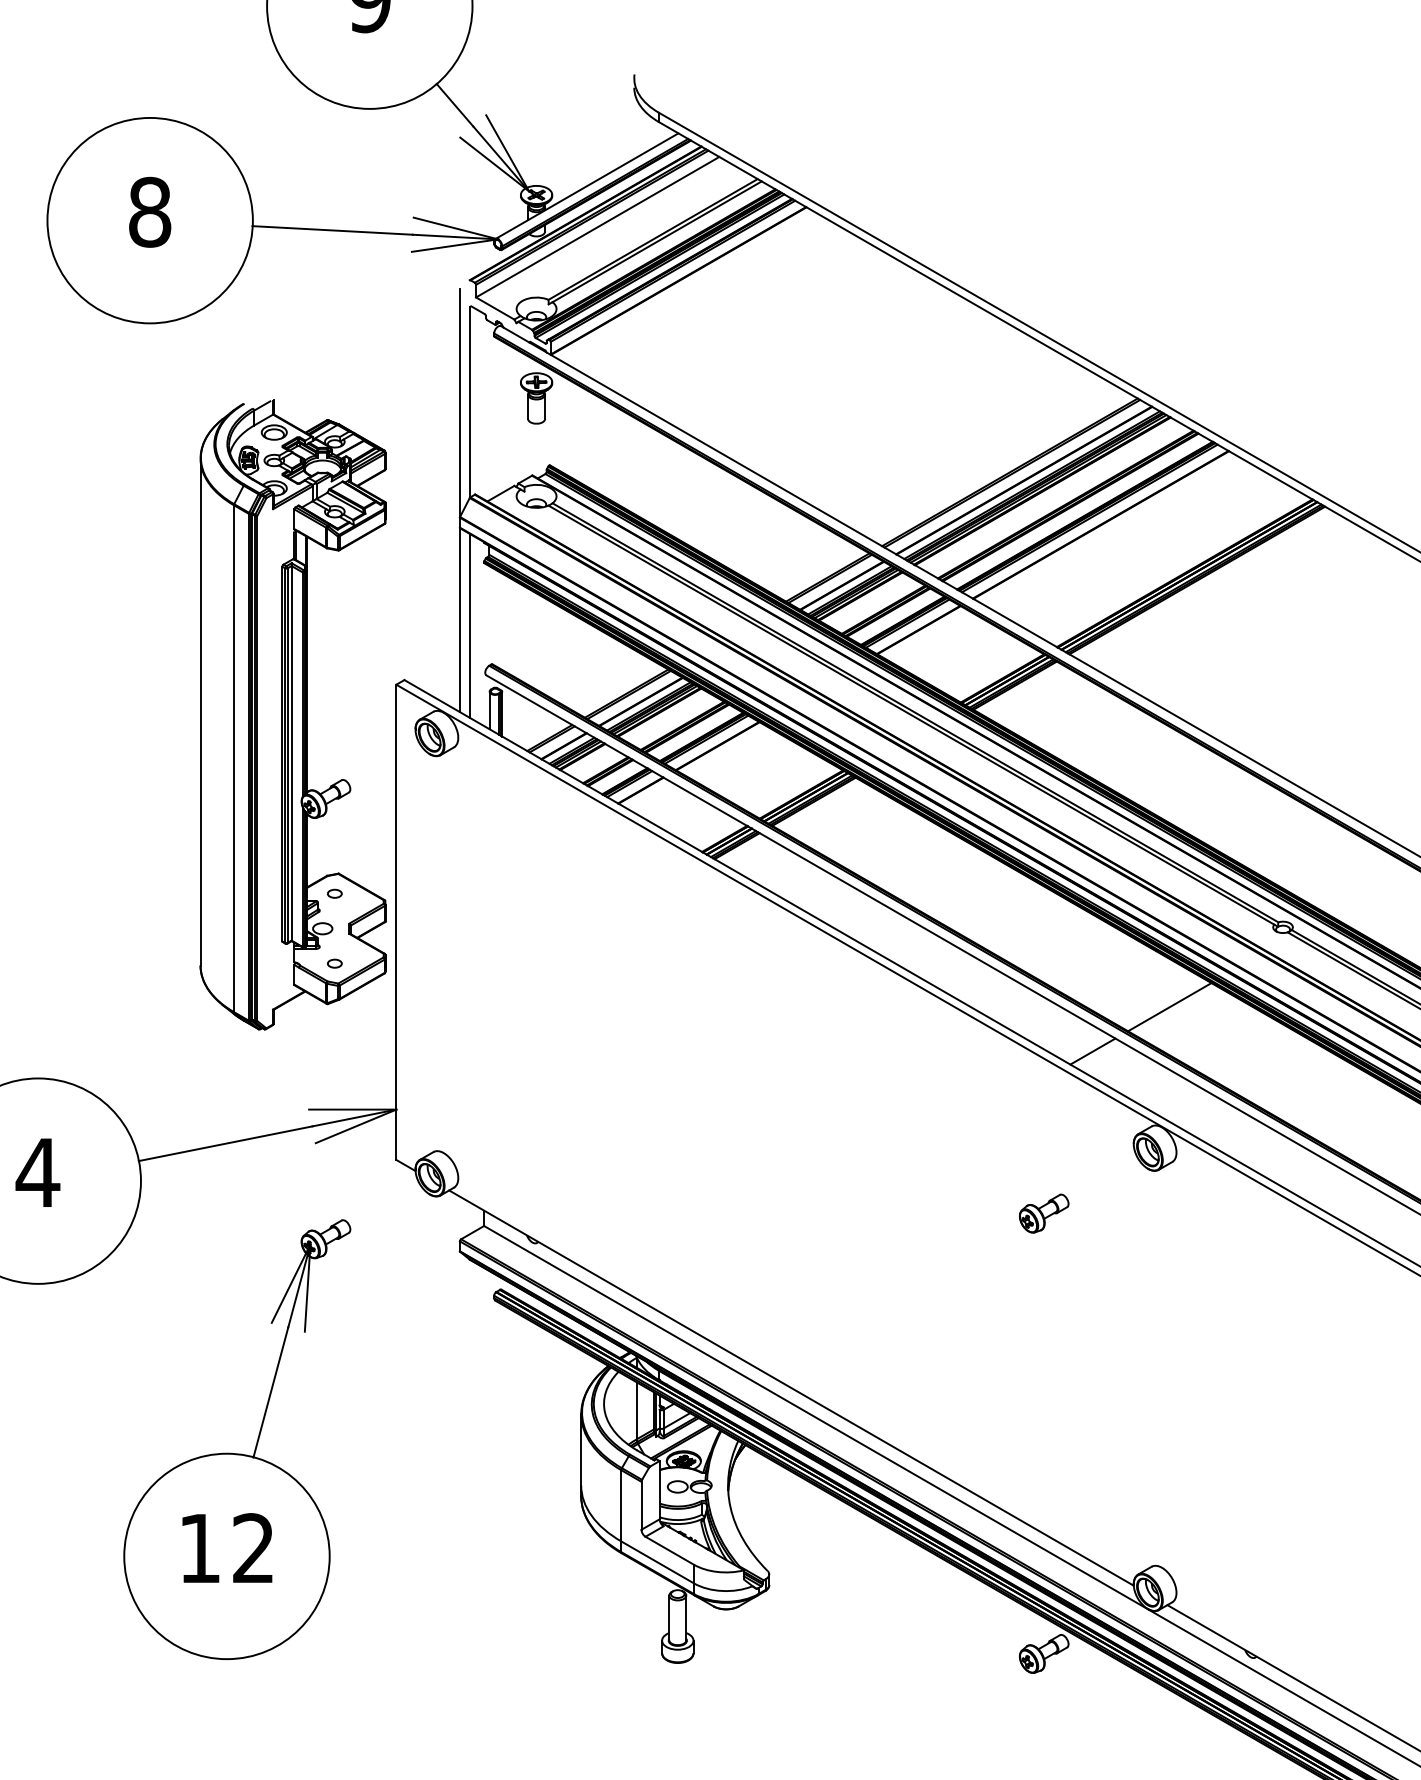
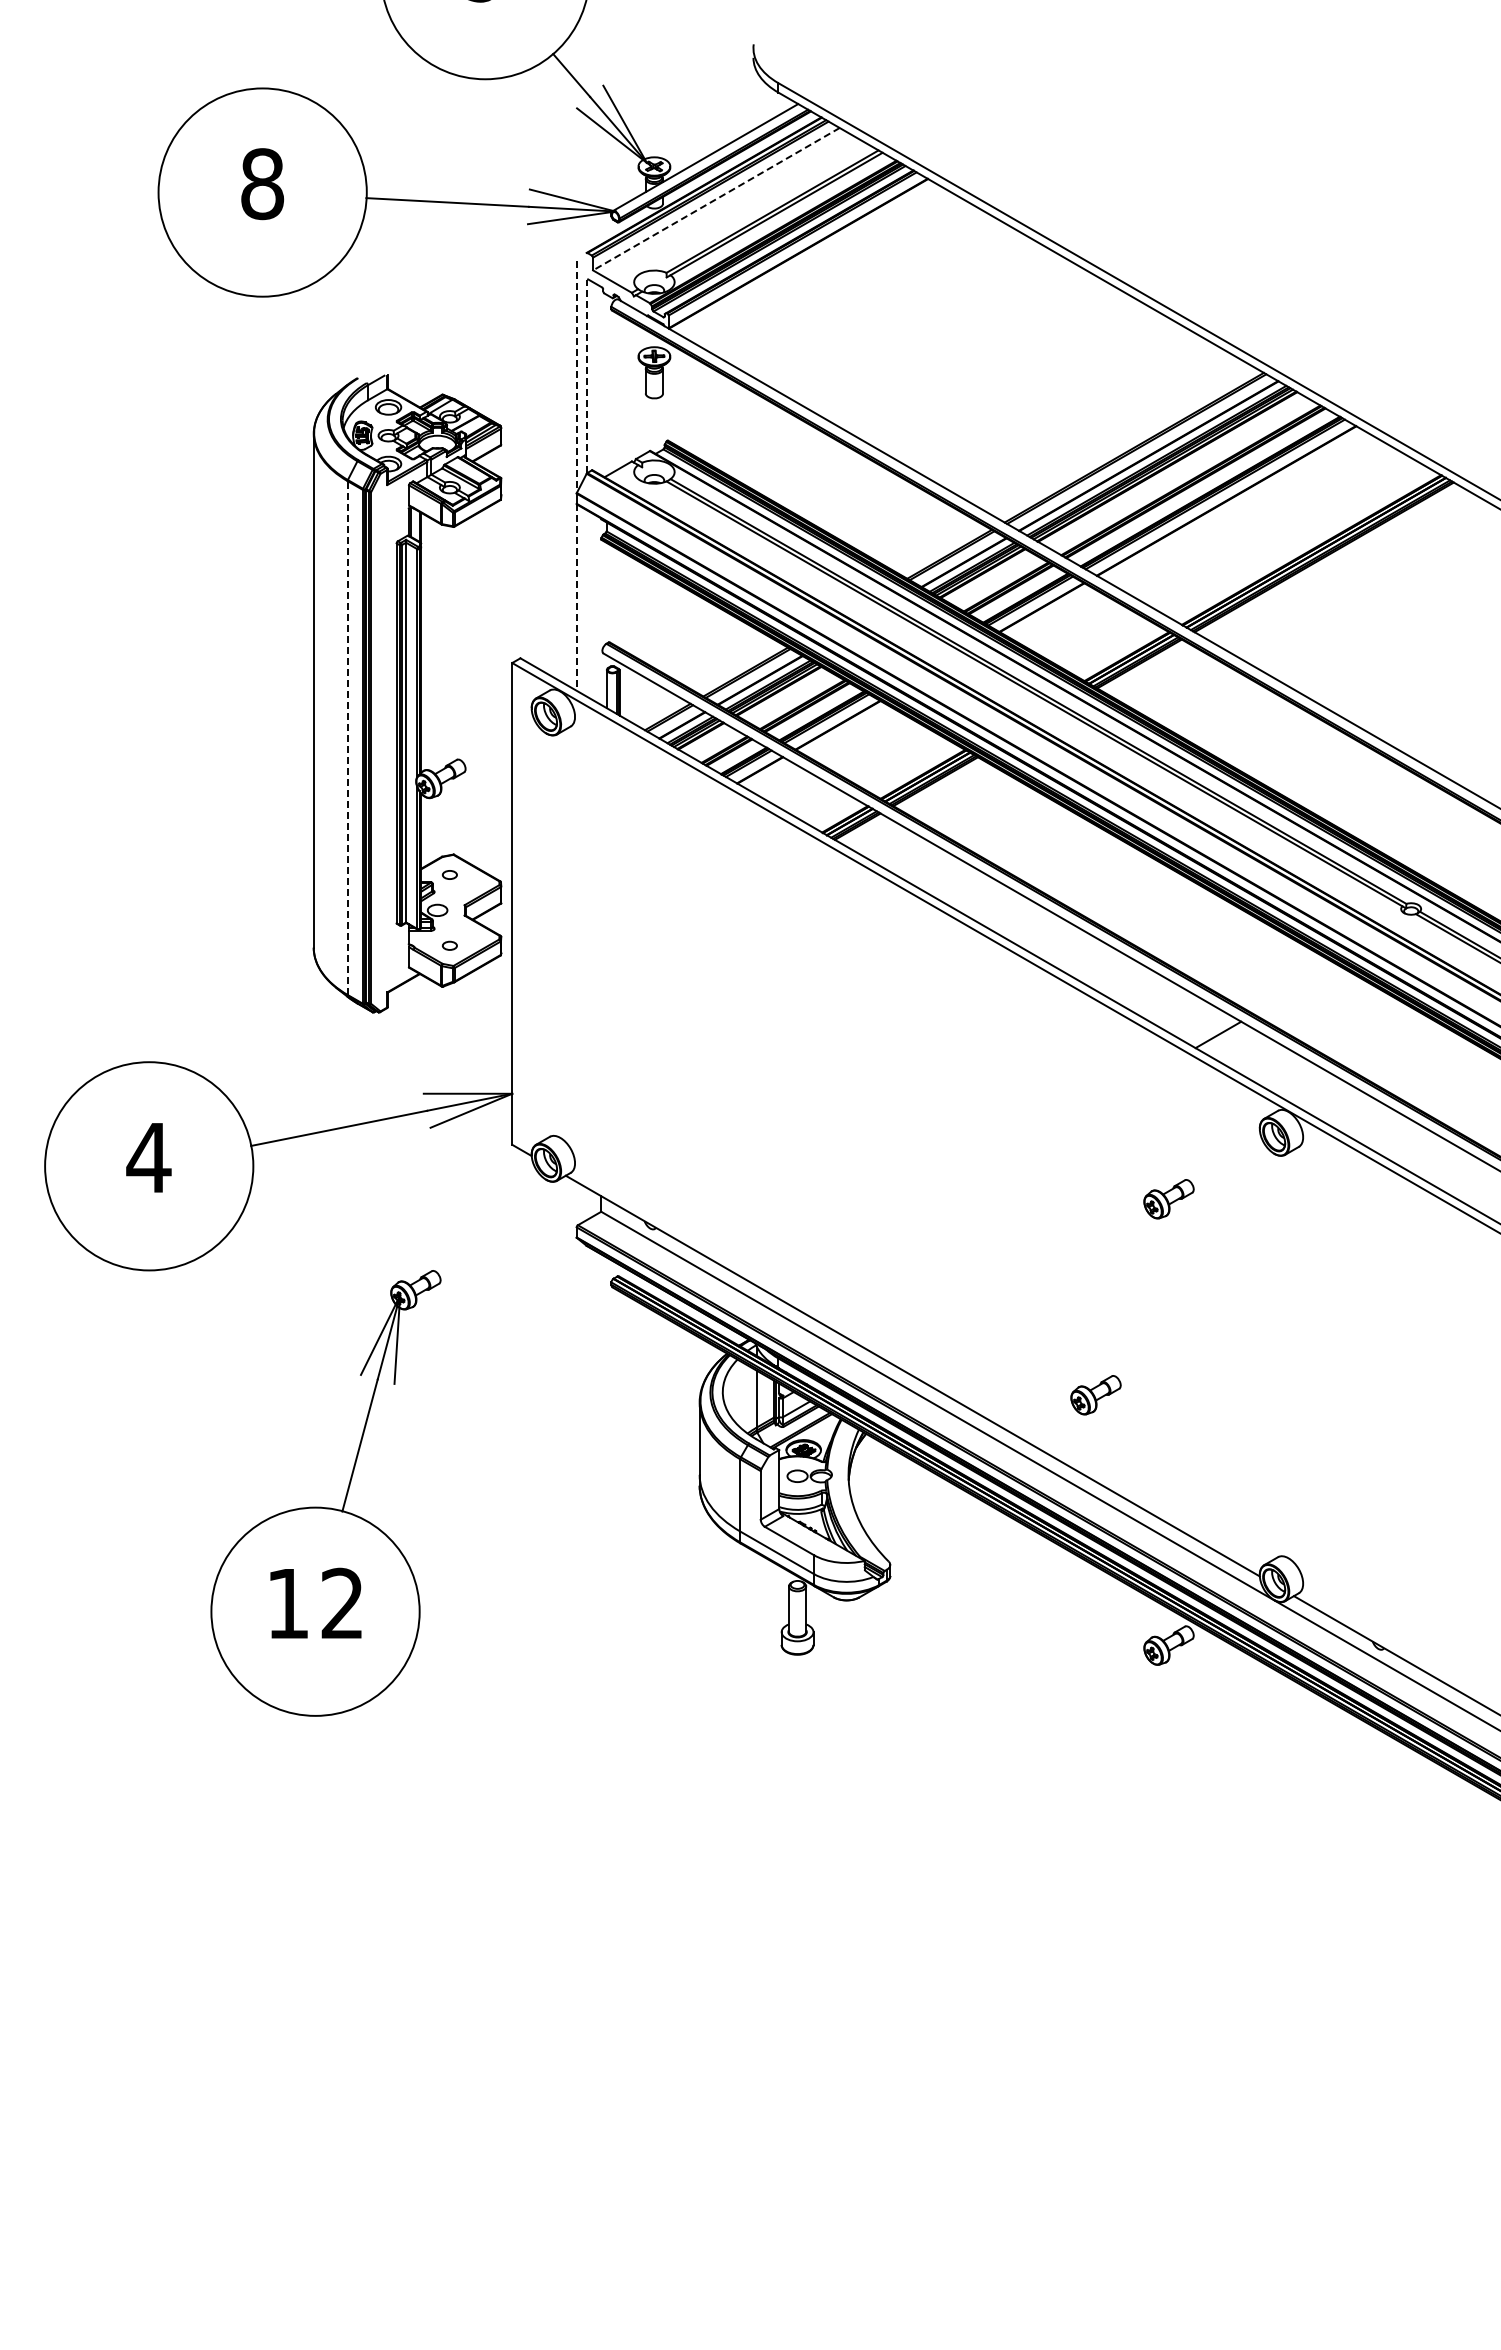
line: (596, 227) -> (715, 199), solid -> dashed
line: (469, 402) -> (586, 376), solid -> dashed
line: (459, 404) -> (576, 378), solid -> dashed
line: (459, 620) -> (576, 597), solid -> dashed
line: (469, 626) -> (586, 603), removed
line: (233, 759) -> (347, 738), solid -> dashed
line: (1169, 1006) -> (1296, 989), removed
part: (971, 1407) -> (1095, 1395), added
part: (232, 1452) -> (321, 1506), moved

